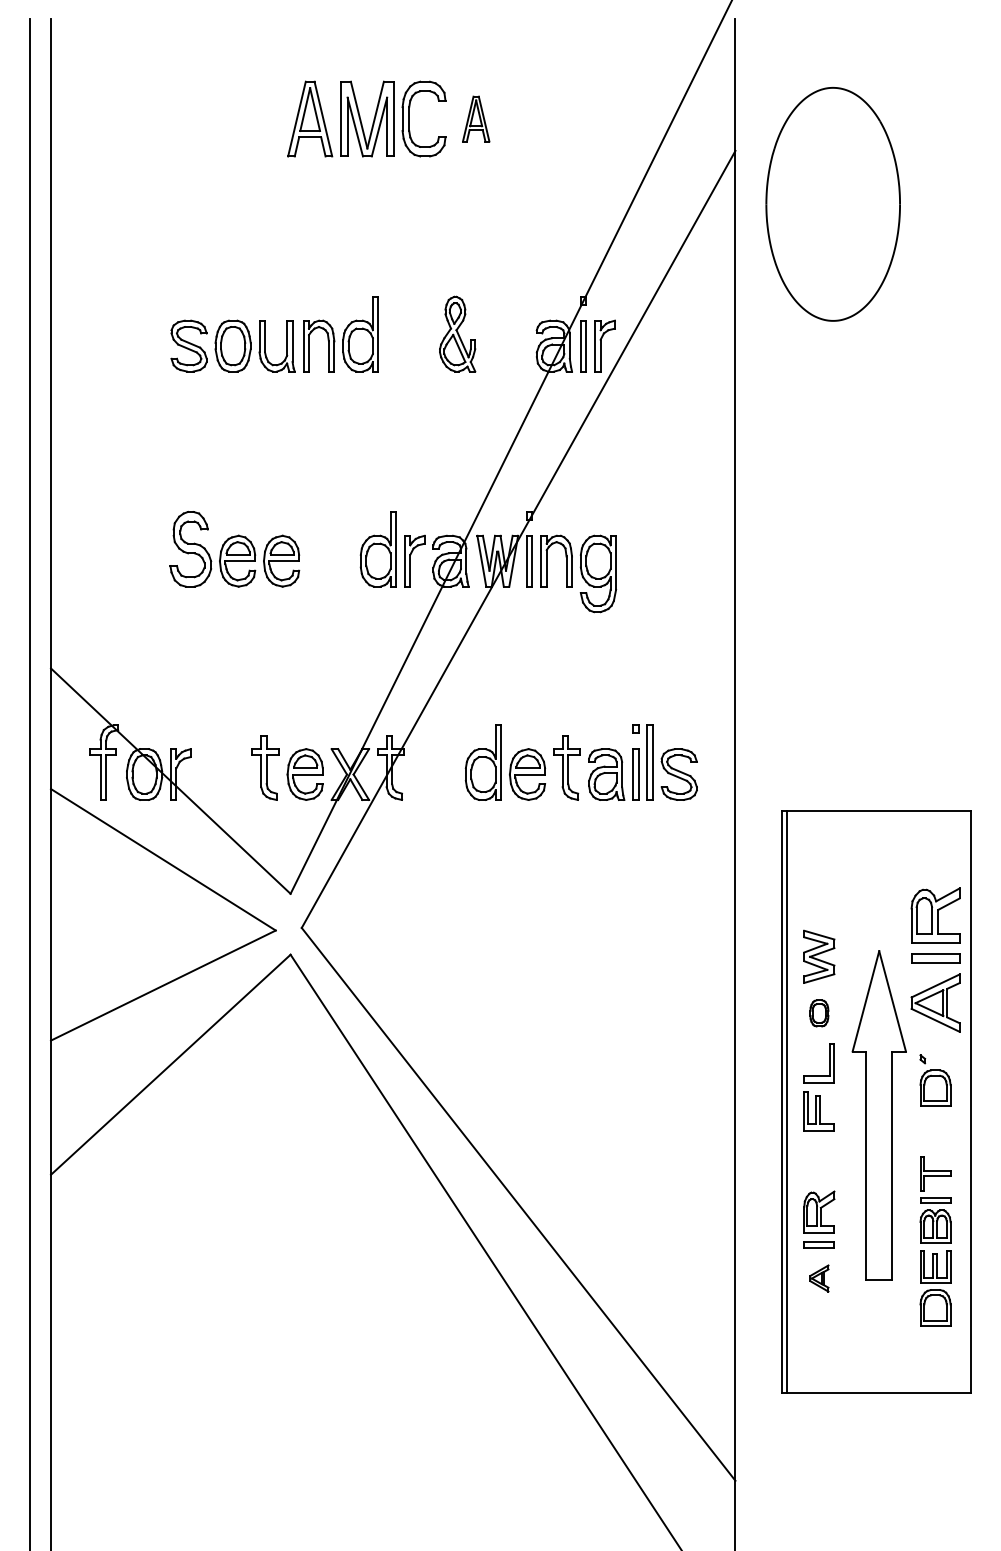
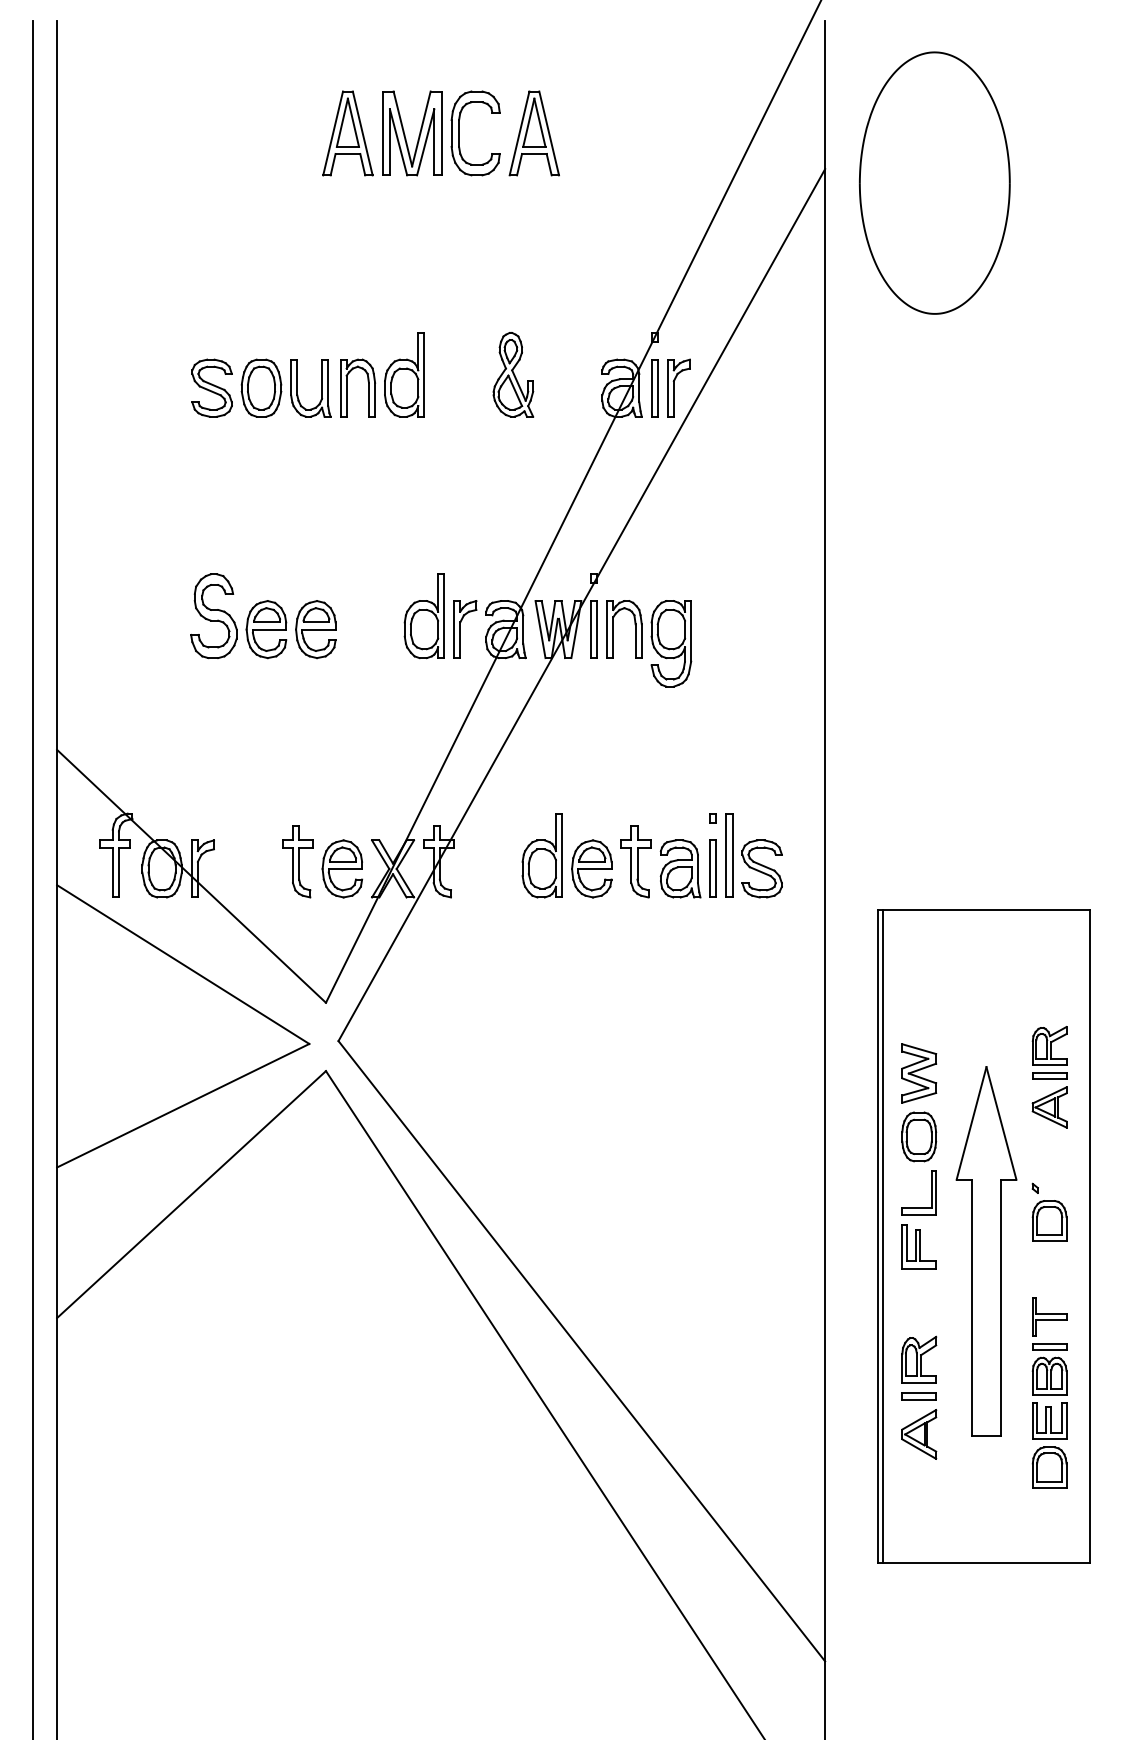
part: (475, 119) -> (533, 133), size x1.67
part: (832, 203) -> (934, 182), moved
part: (935, 960) -> (1049, 1077), size x0.62
part: (819, 1013) -> (919, 1136), size x1.67
part: (819, 1278) -> (919, 1434), size x1.67

